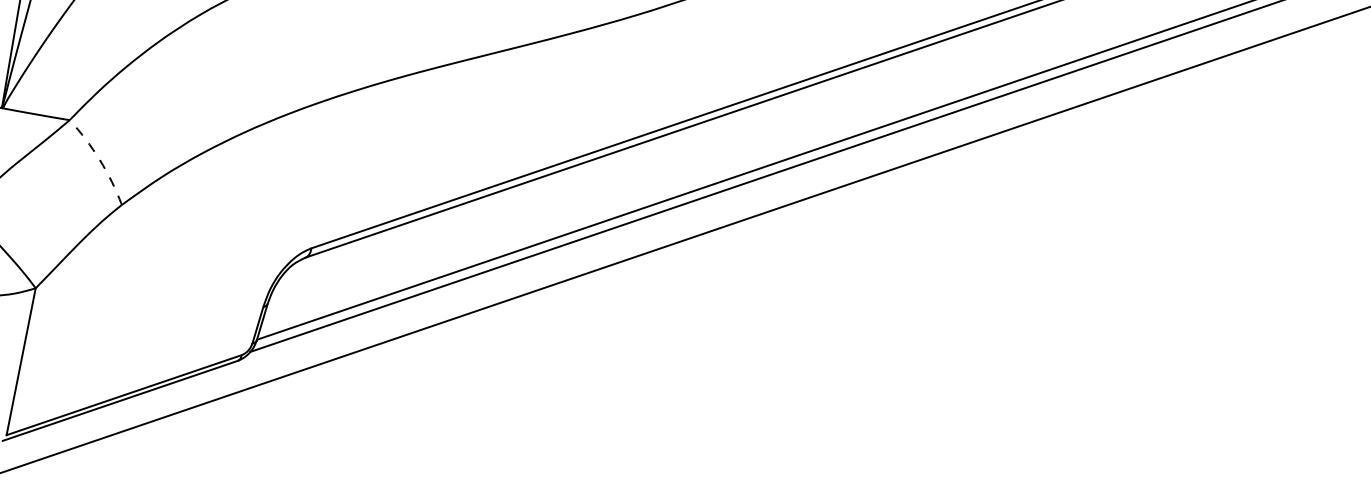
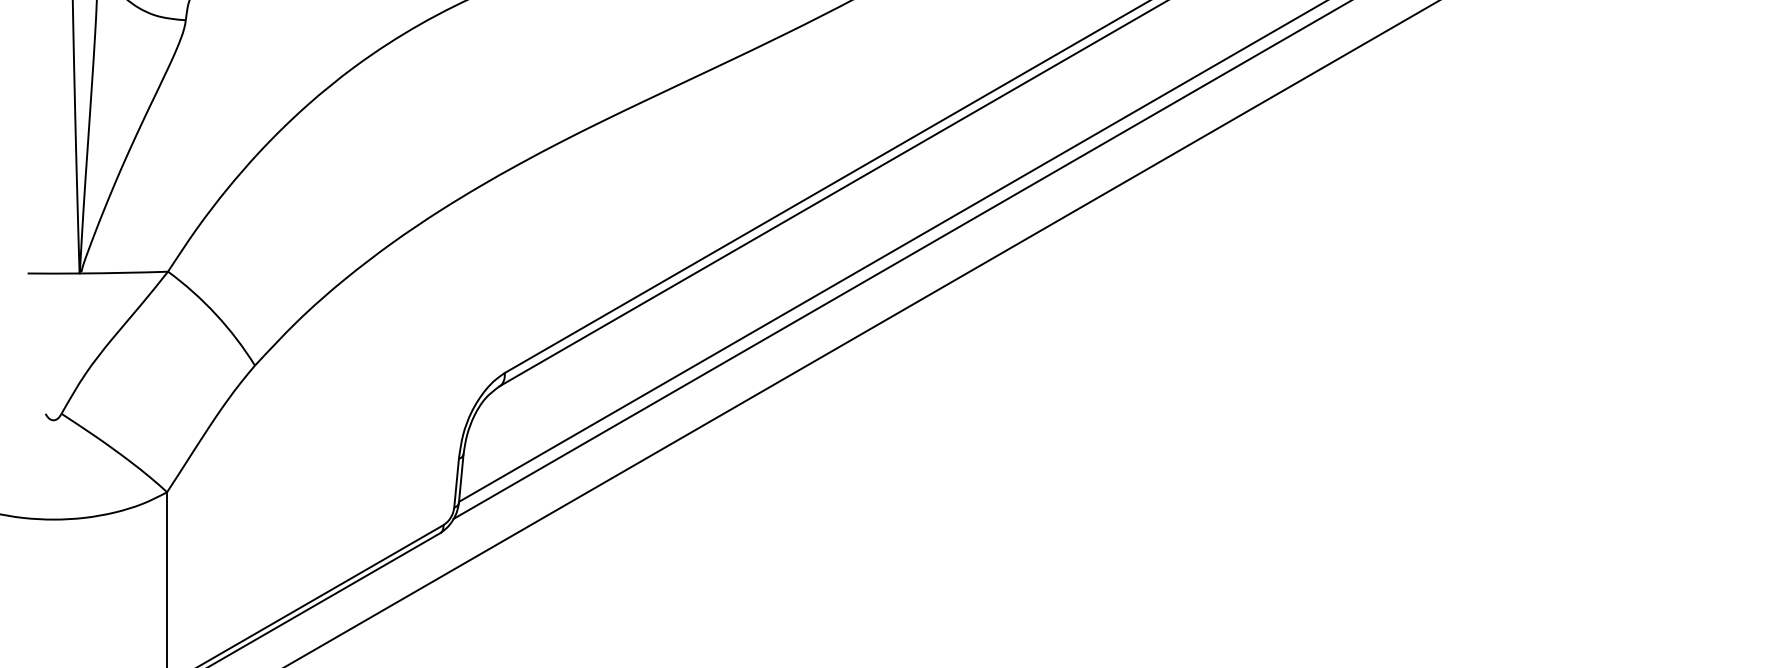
arc: (100, 160) -> (216, 314), dashed -> solid

